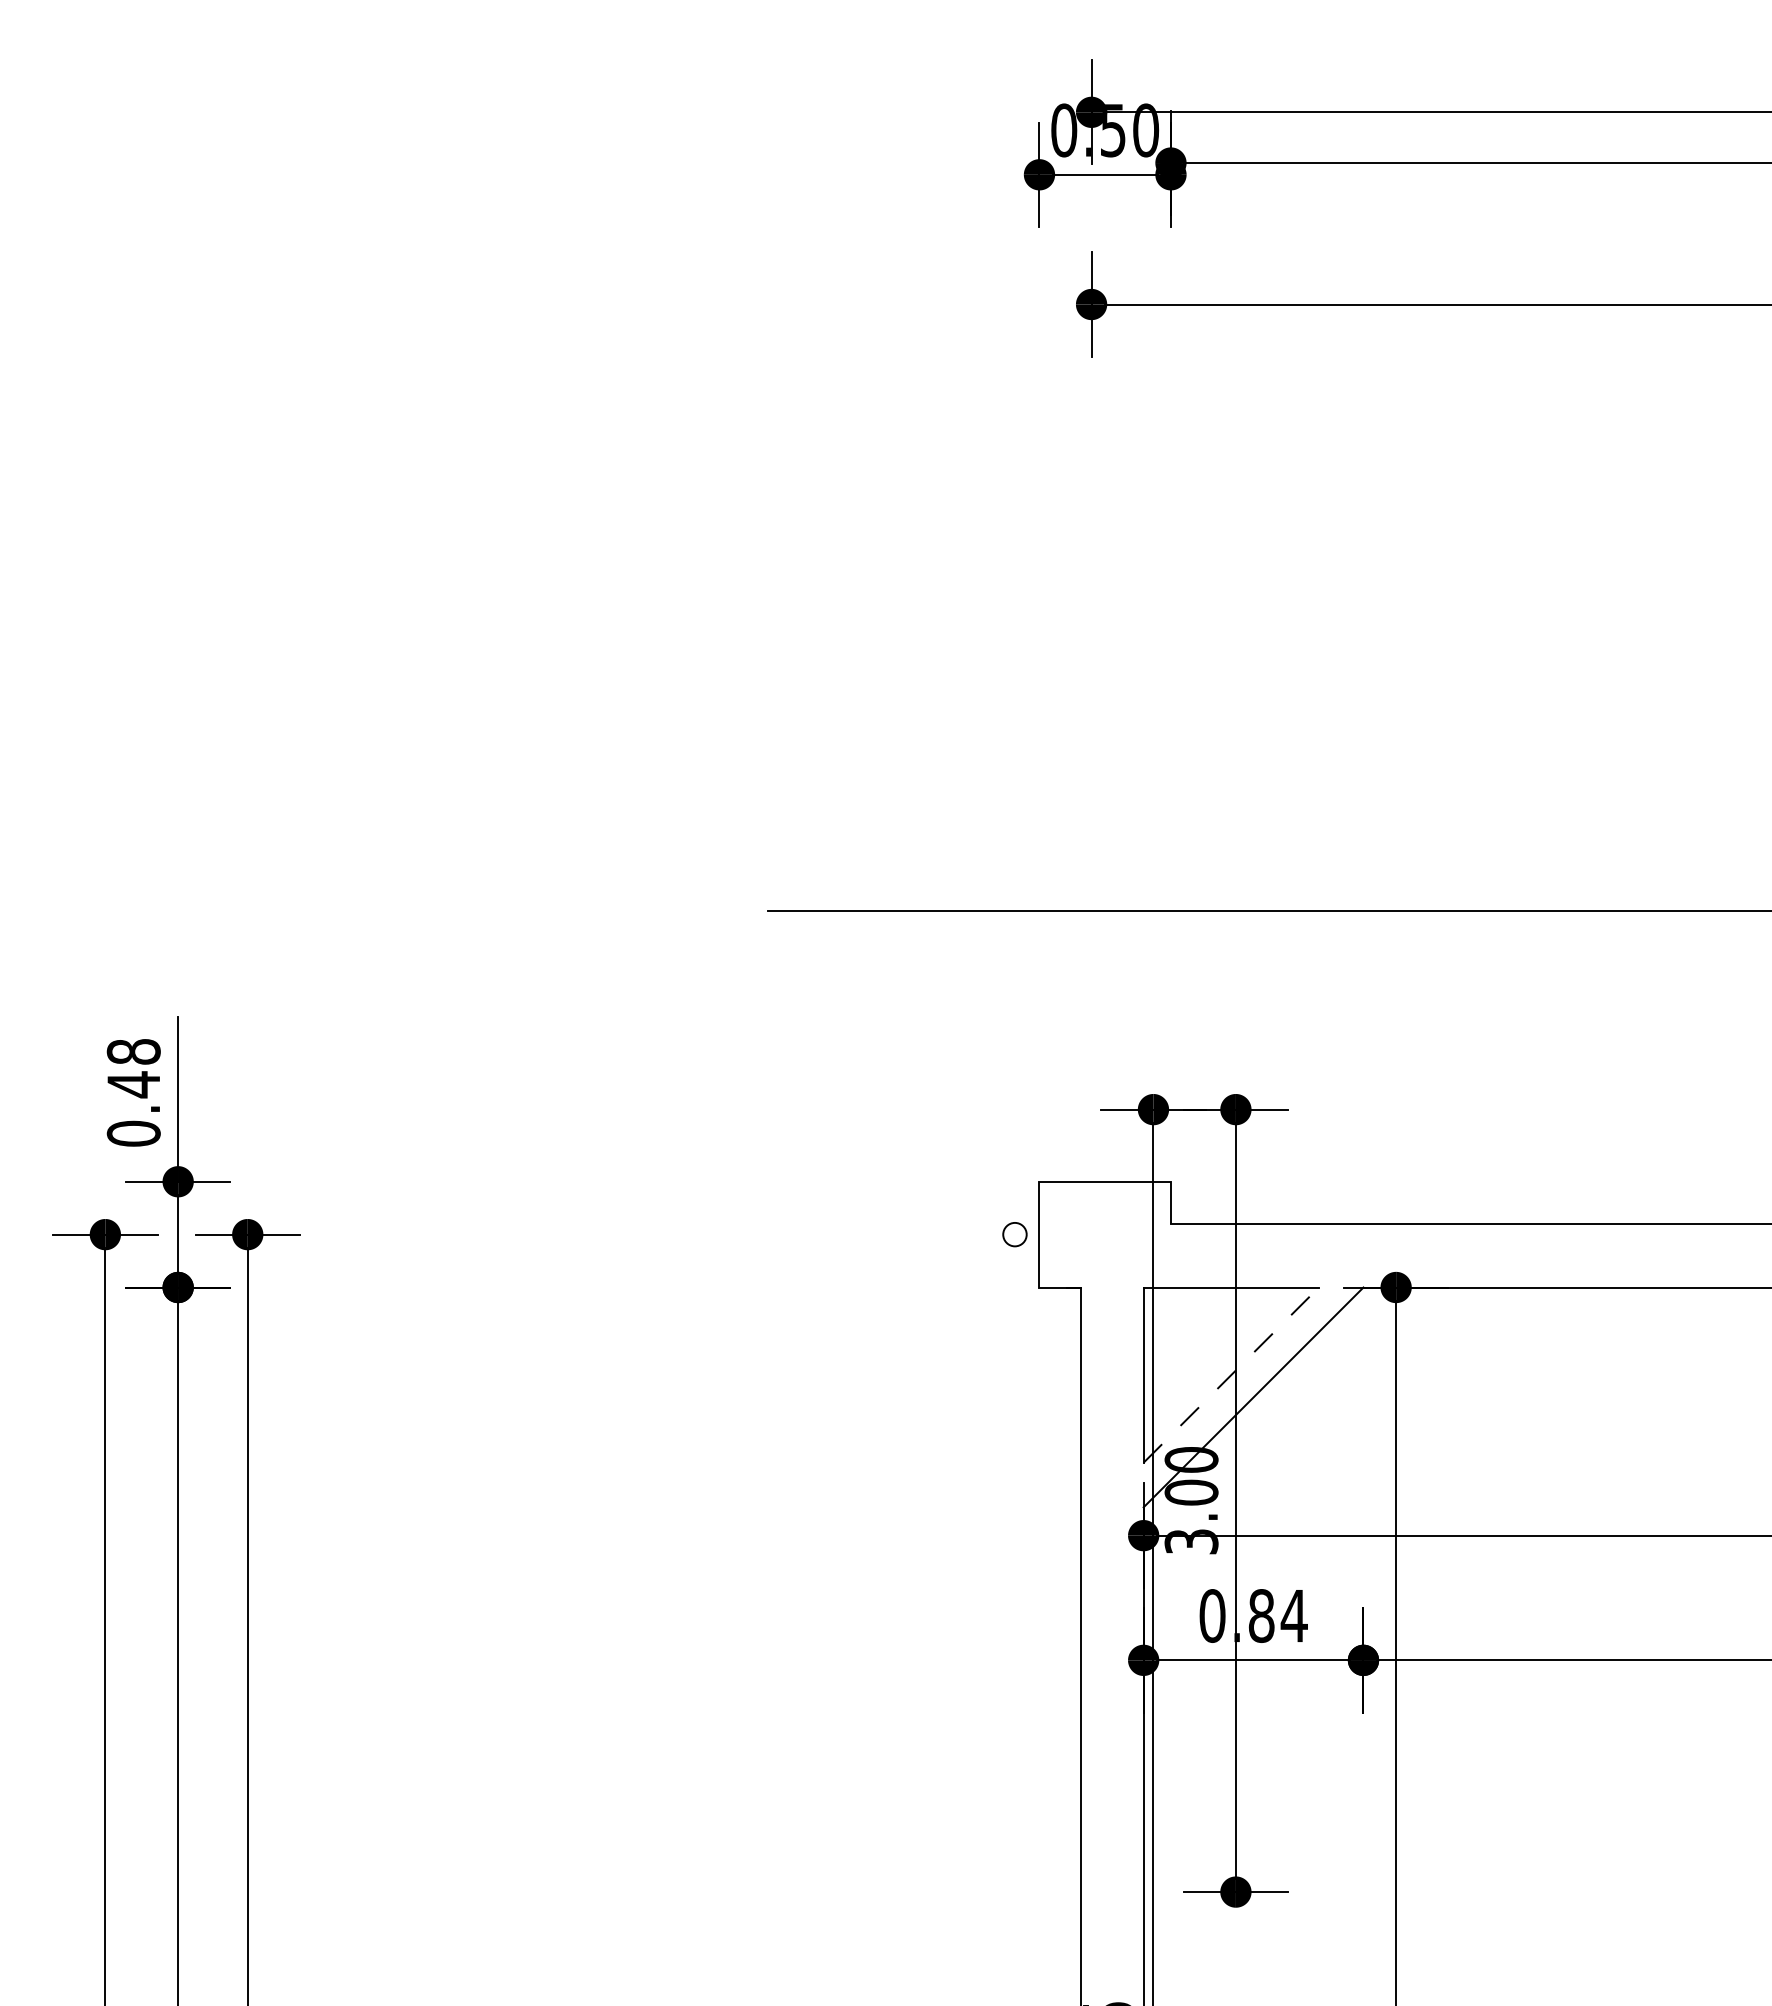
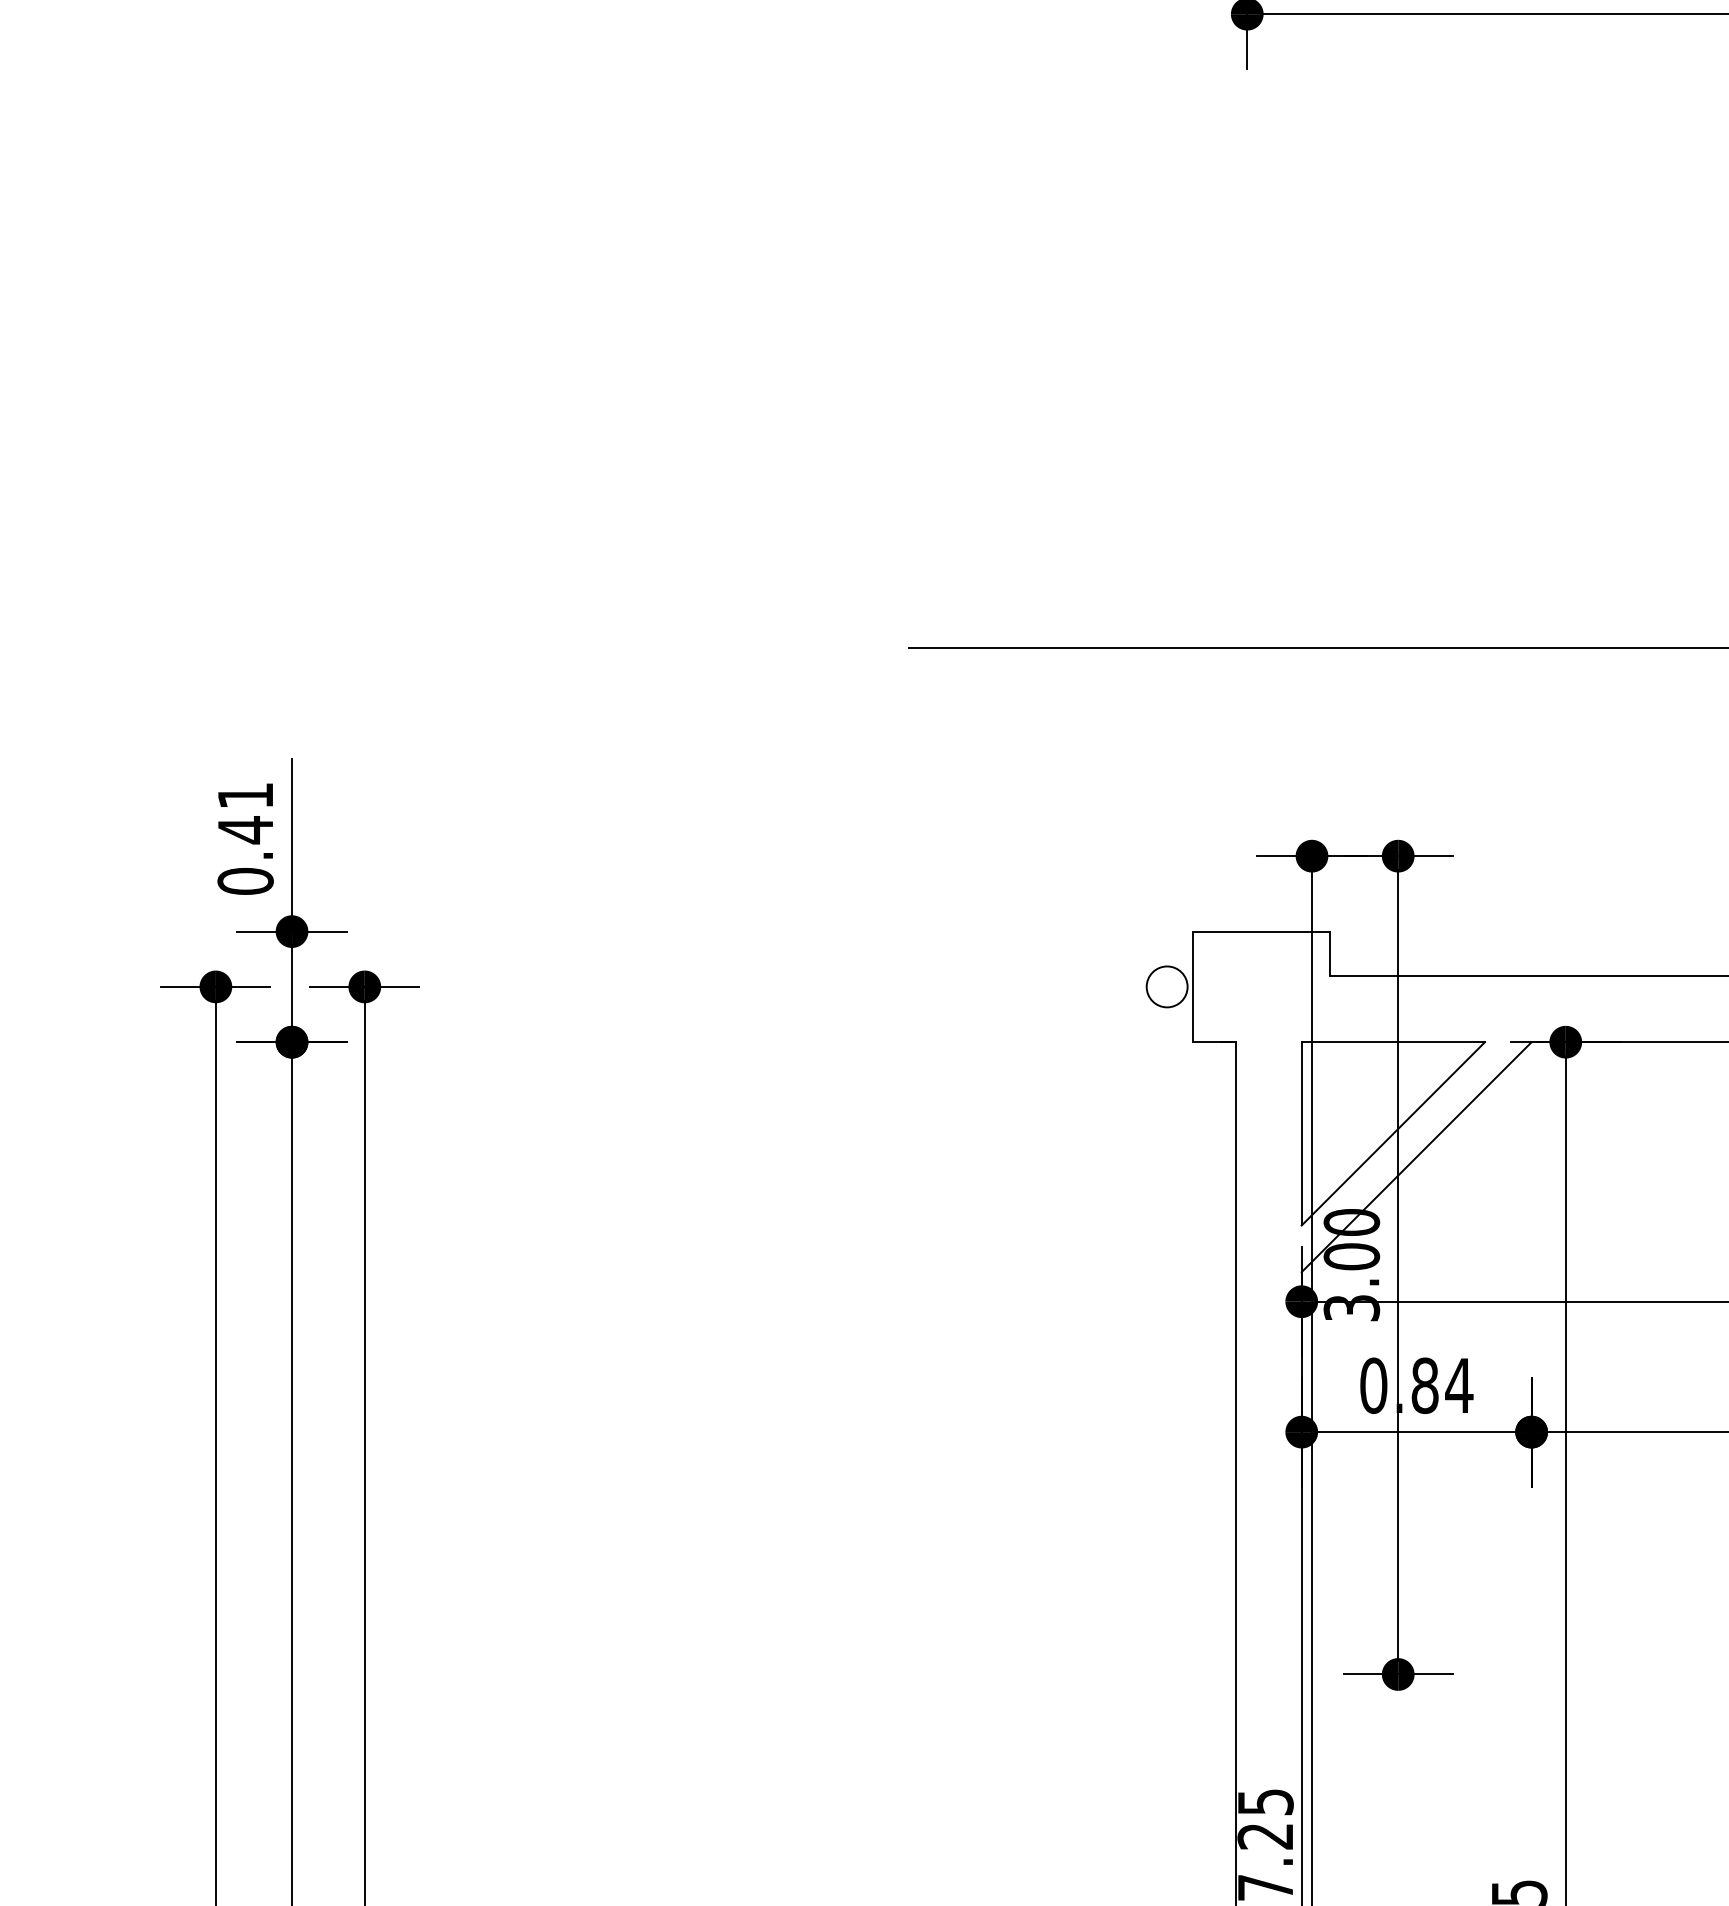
text: (133, 1051) -> (245, 795), 0.48 -> 0.41
circle: (1014, 1234) -> (1166, 986), size x1.67
line: (1231, 1375) -> (1393, 1134), dashed -> solid

